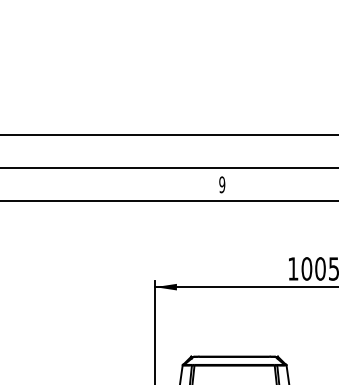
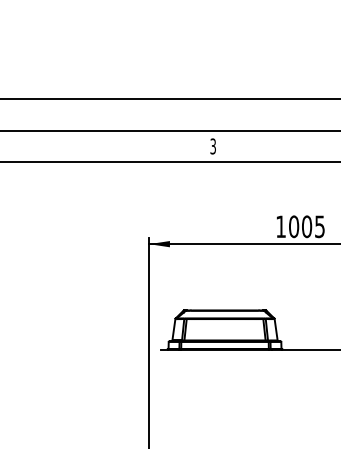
text: (222, 184) -> (213, 146), 9 -> 3

